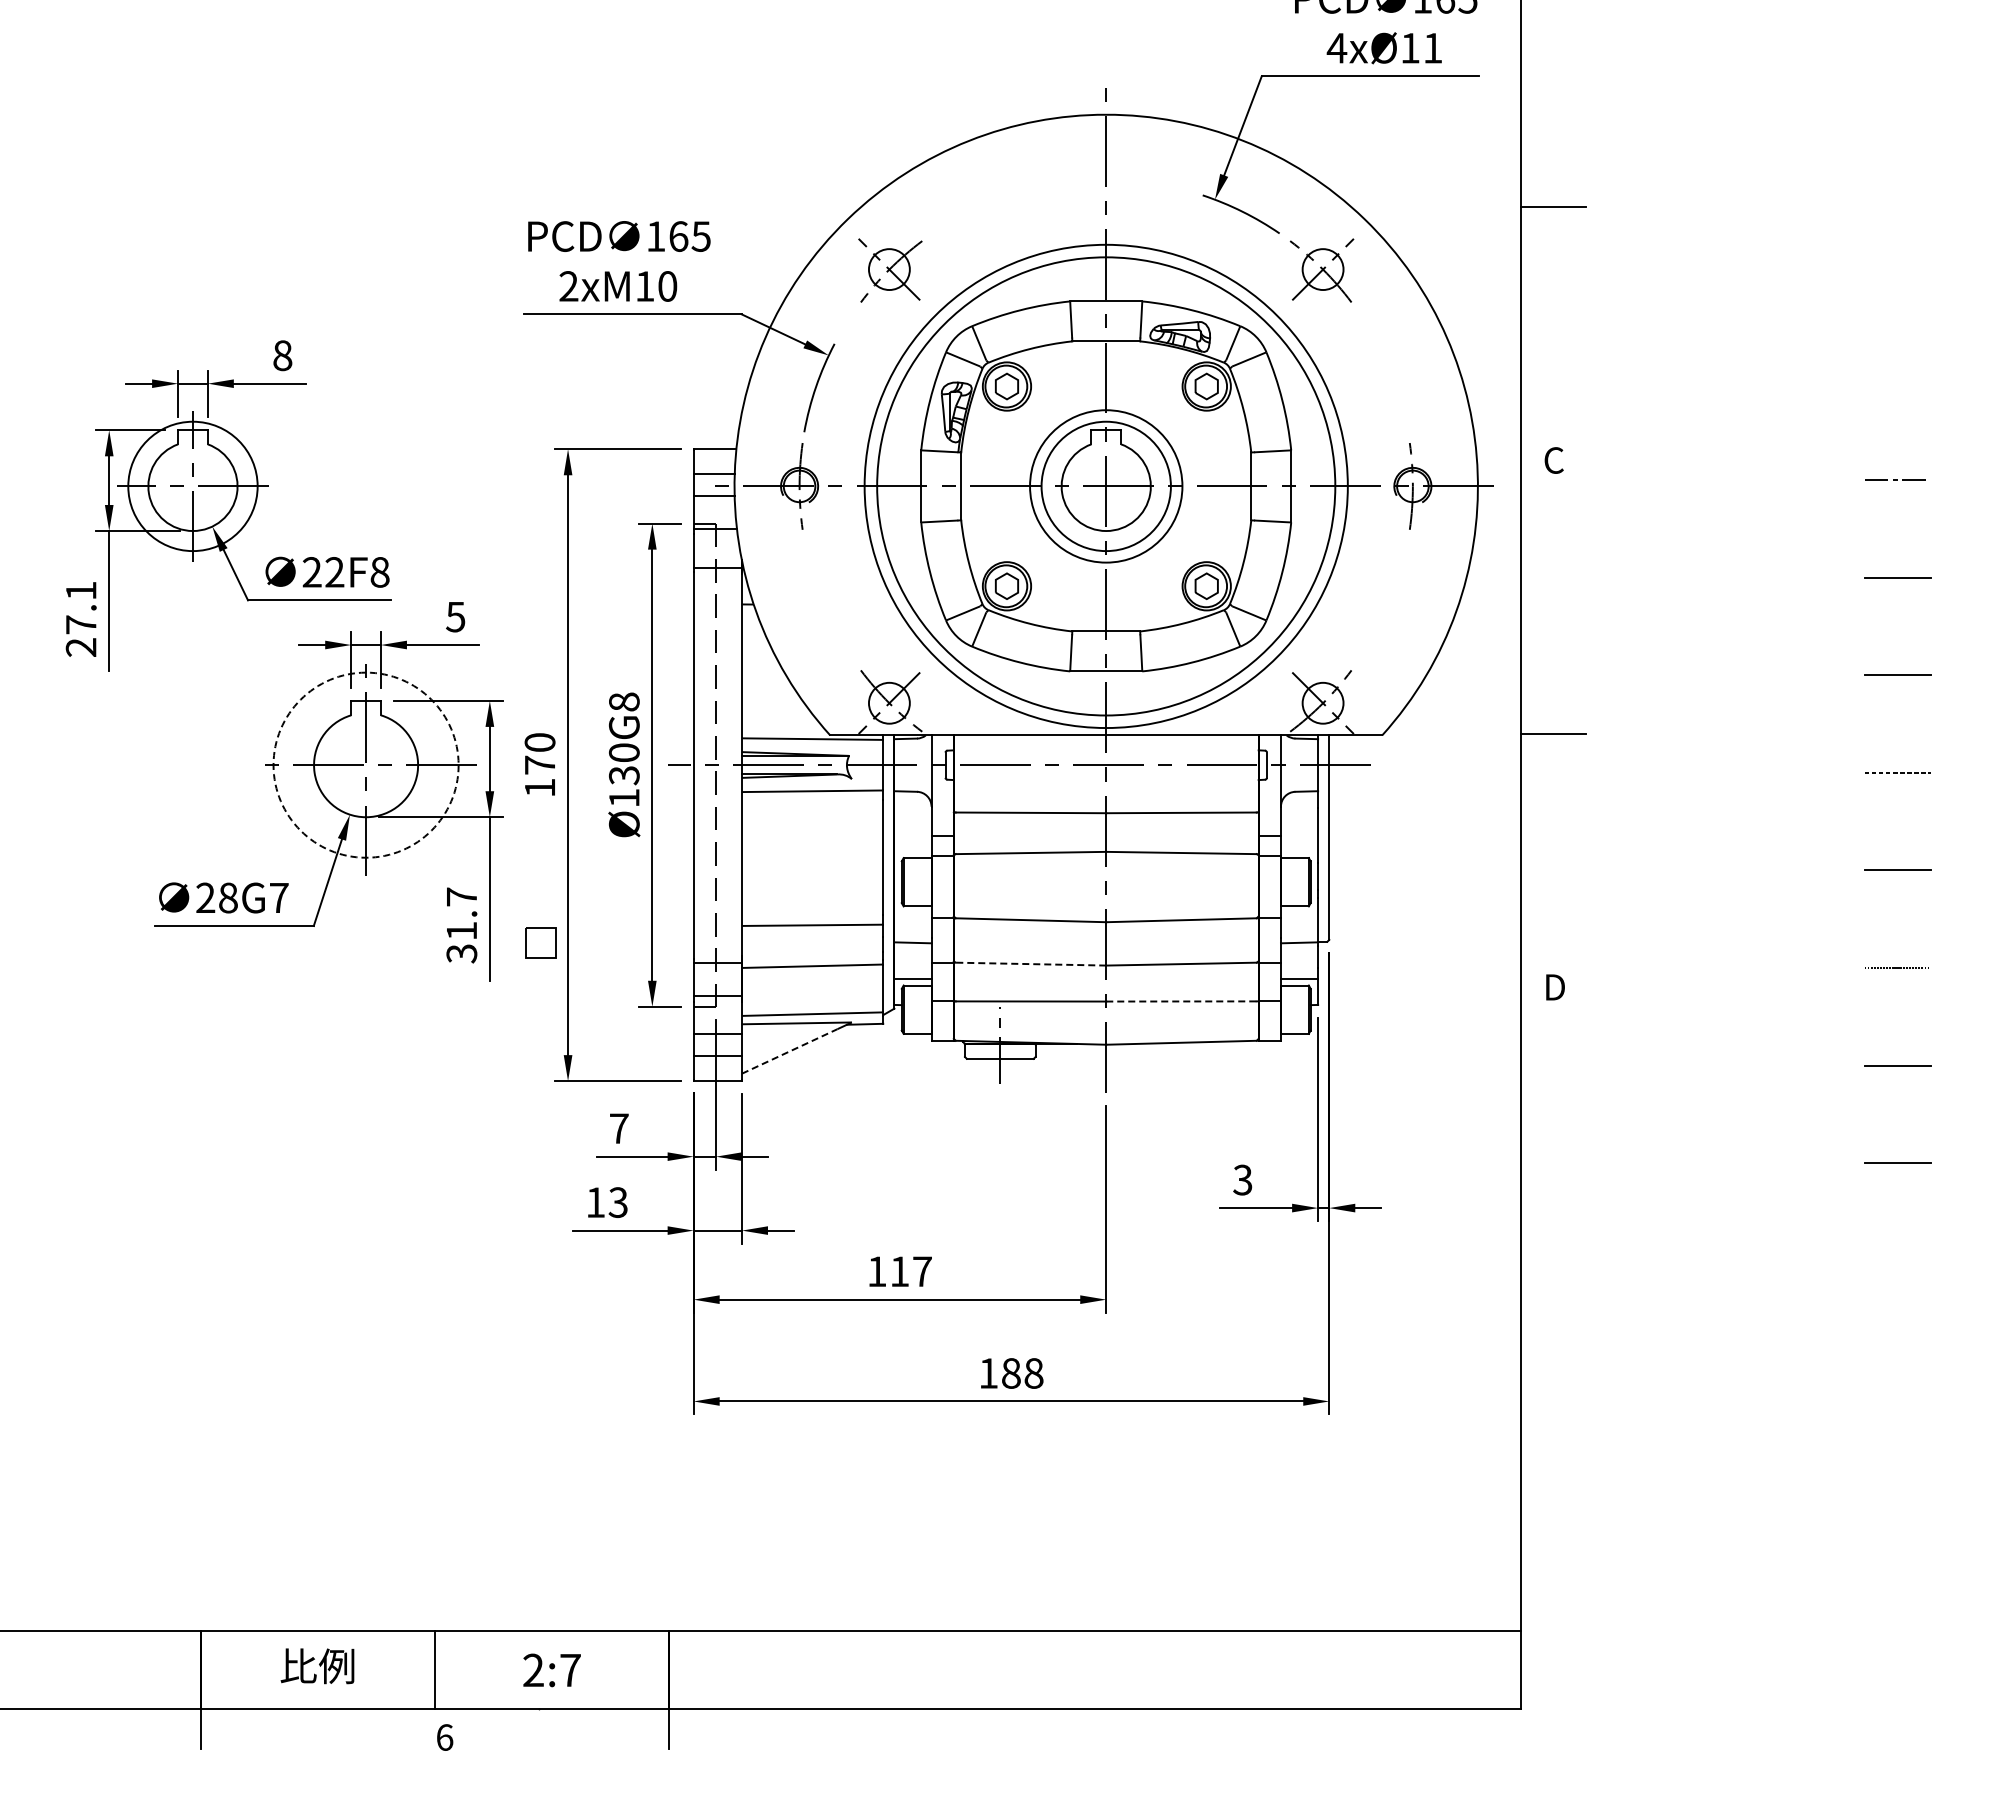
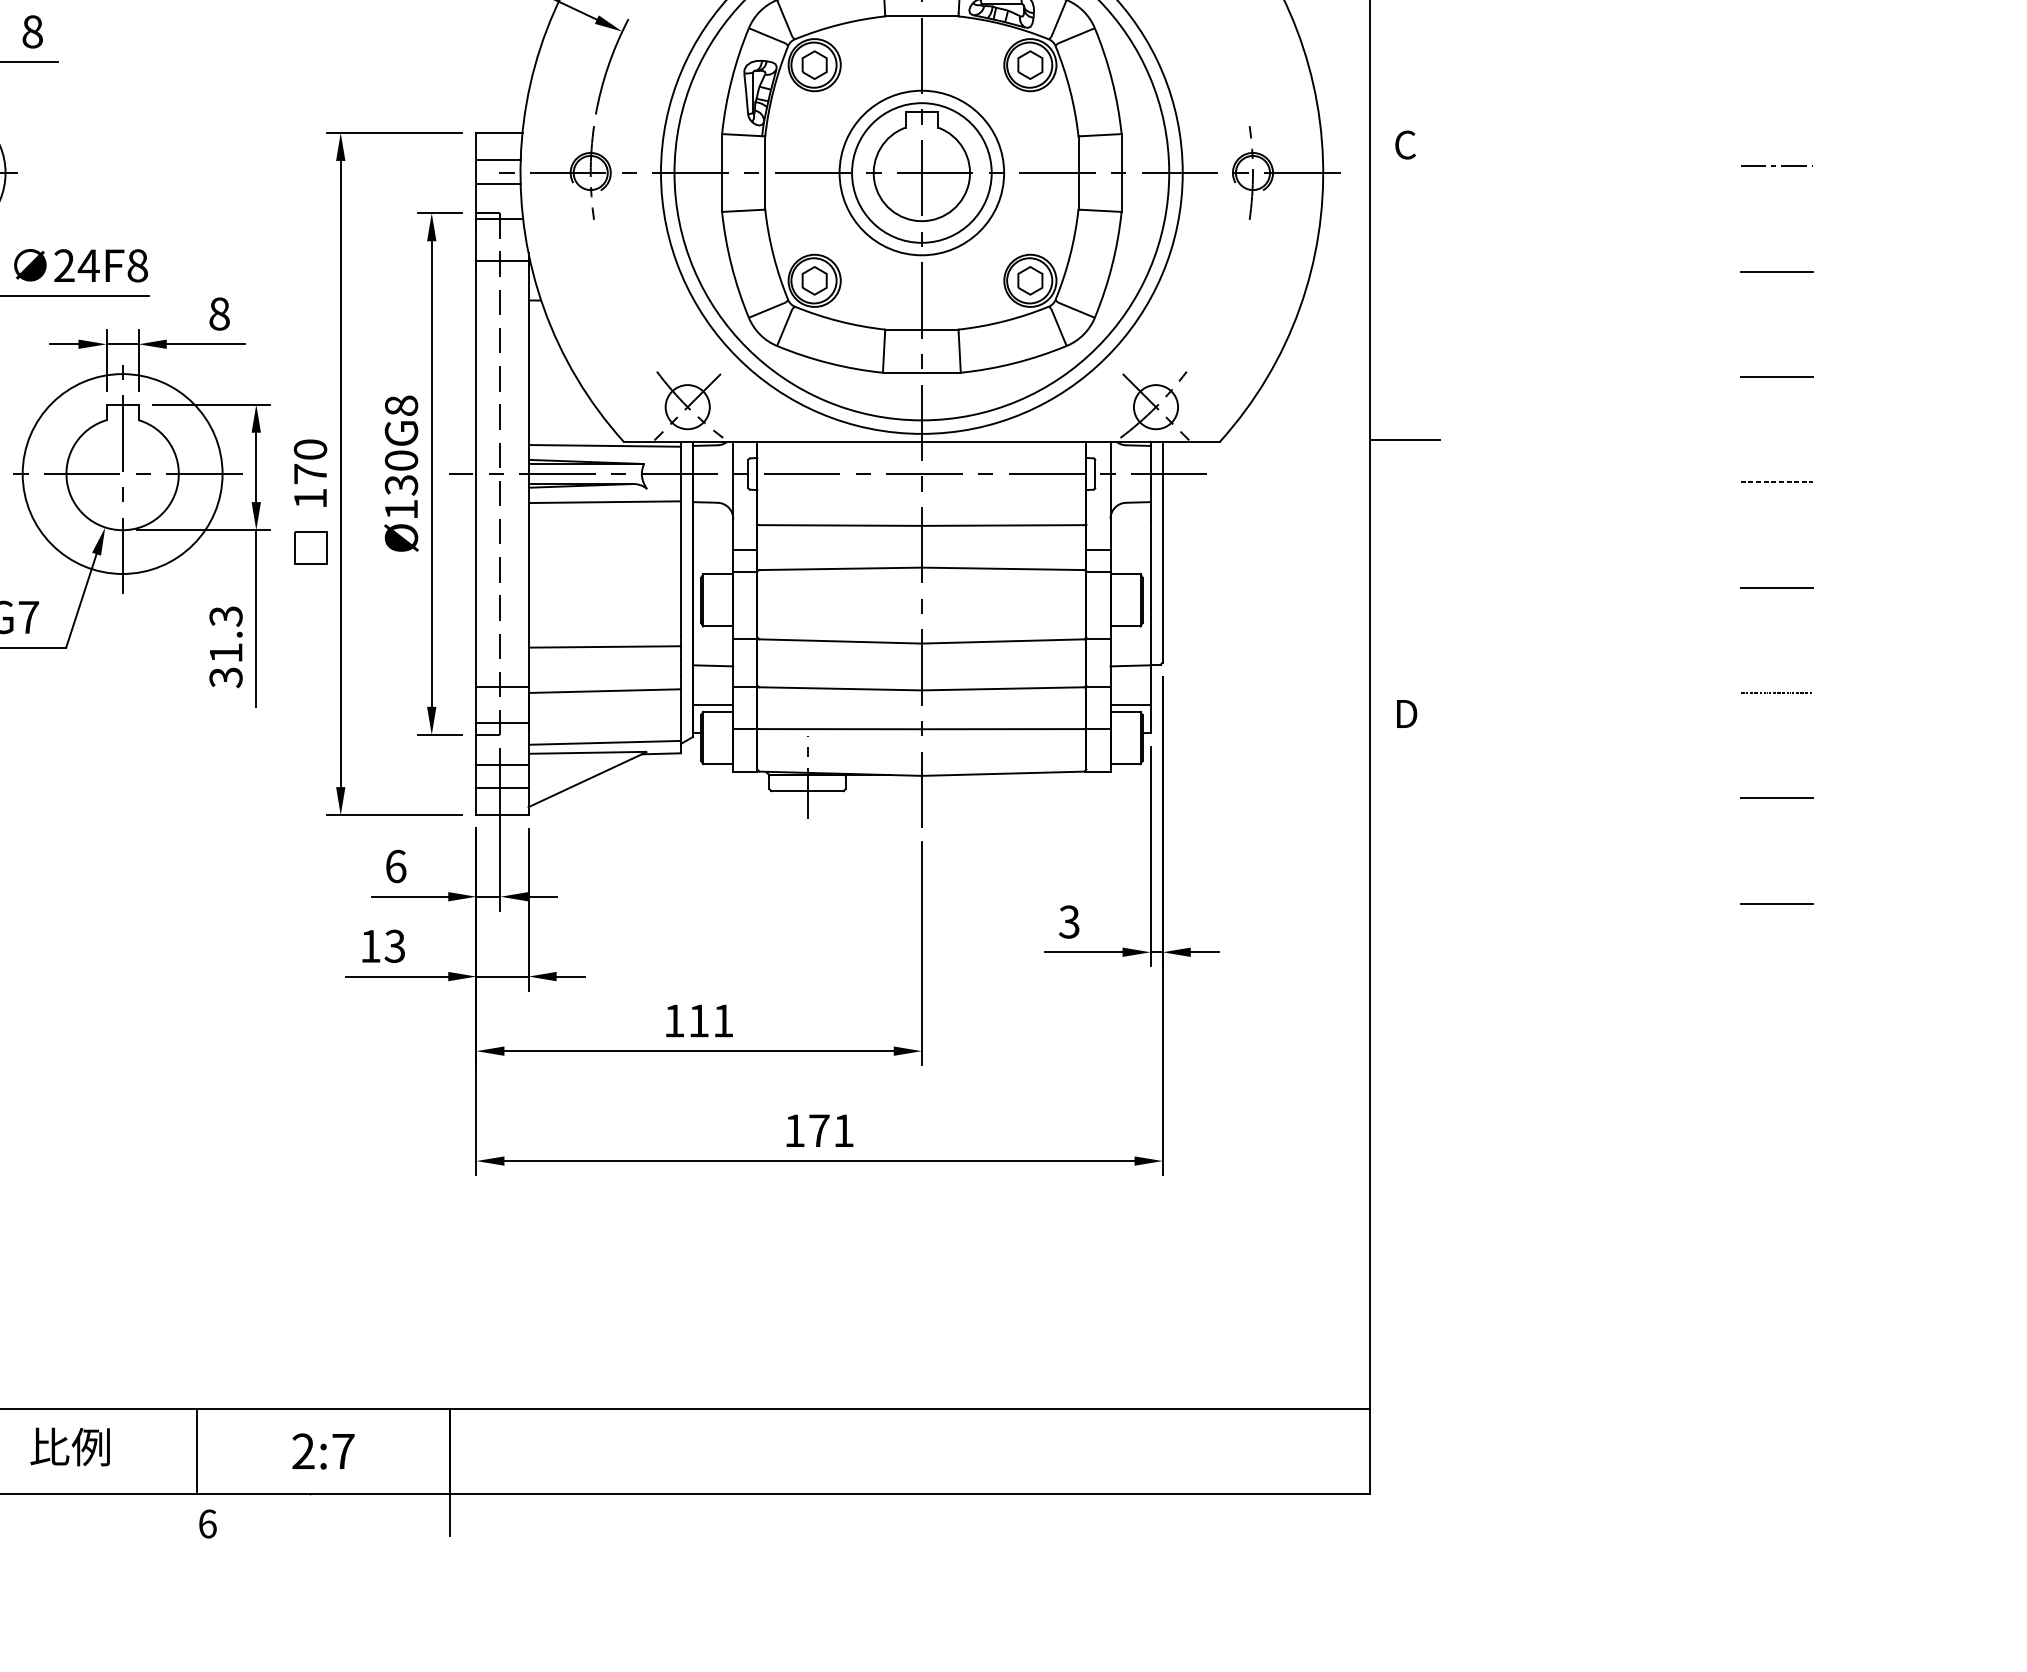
text: (334, 572) -> (88, 265), 22F8 -> 24F8
text: (455, 616) -> (219, 313), 5 -> 8
circle: (365, 764) -> (122, 473), dashed -> solid
text: (461, 896) -> (225, 615), 31.7 -> 31.3
part: (540, 942) -> (310, 547), moved
line: (1030, 964) -> (840, 689), dashed -> solid
line: (1182, 1001) -> (1004, 729), dashed -> solid
line: (789, 1051) -> (579, 783), dashed -> solid
text: (619, 1128) -> (396, 866), 7 -> 6
text: (922, 1271) -> (723, 1020), 117 -> 111
text: (1022, 1373) -> (831, 1130), 188 -> 171

